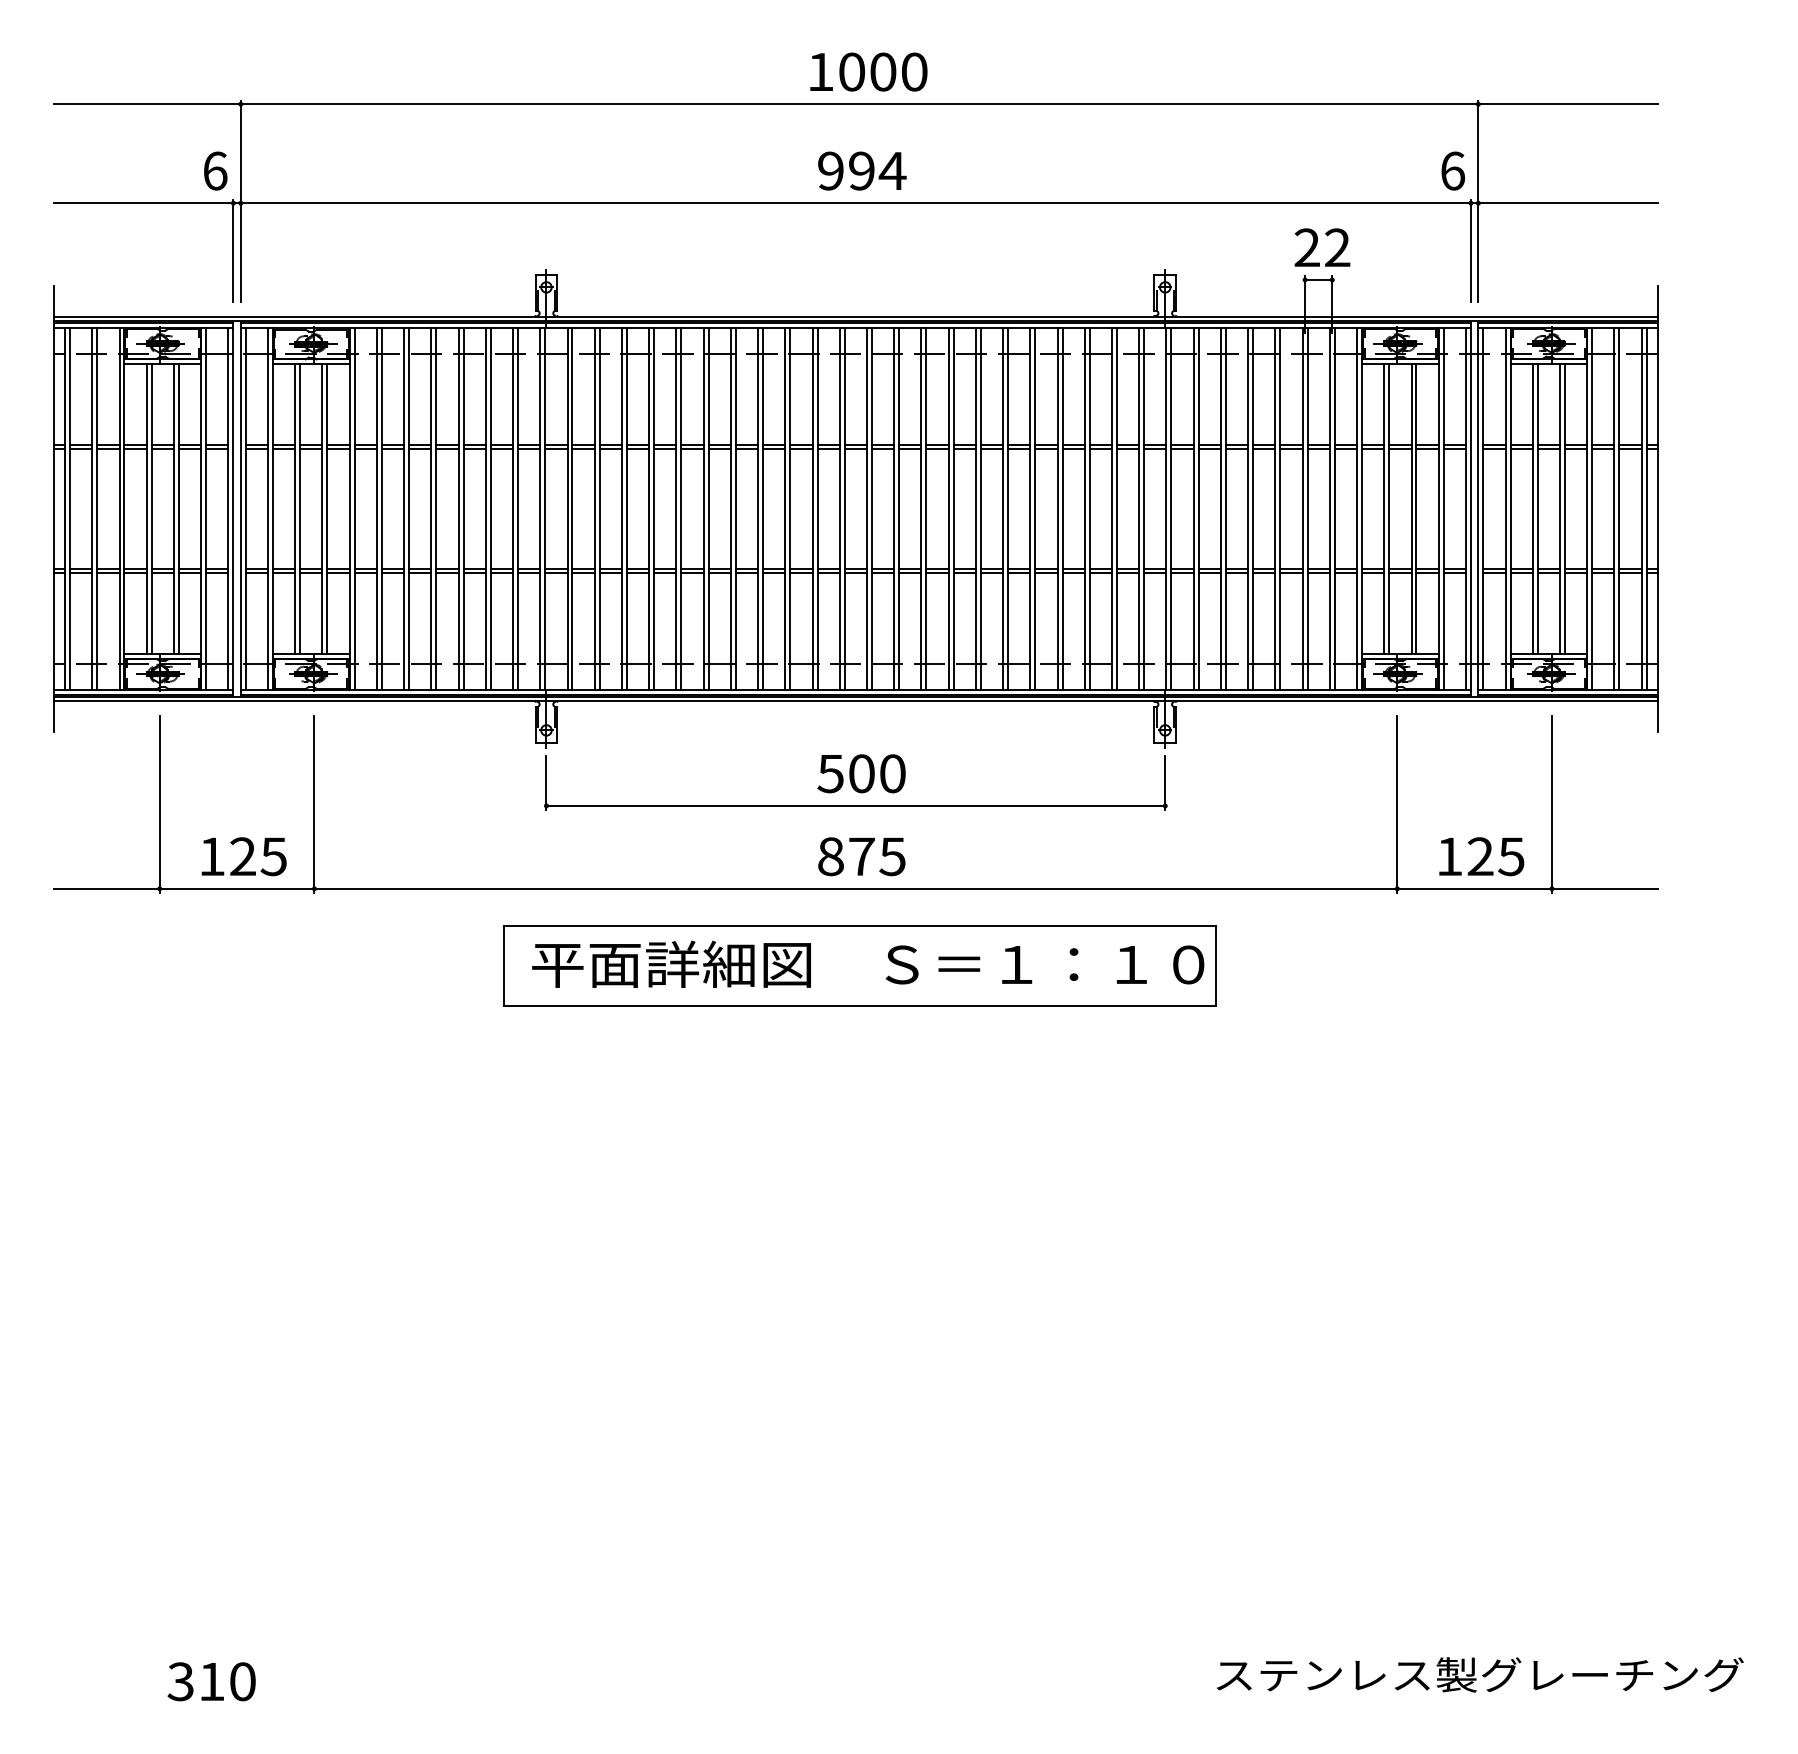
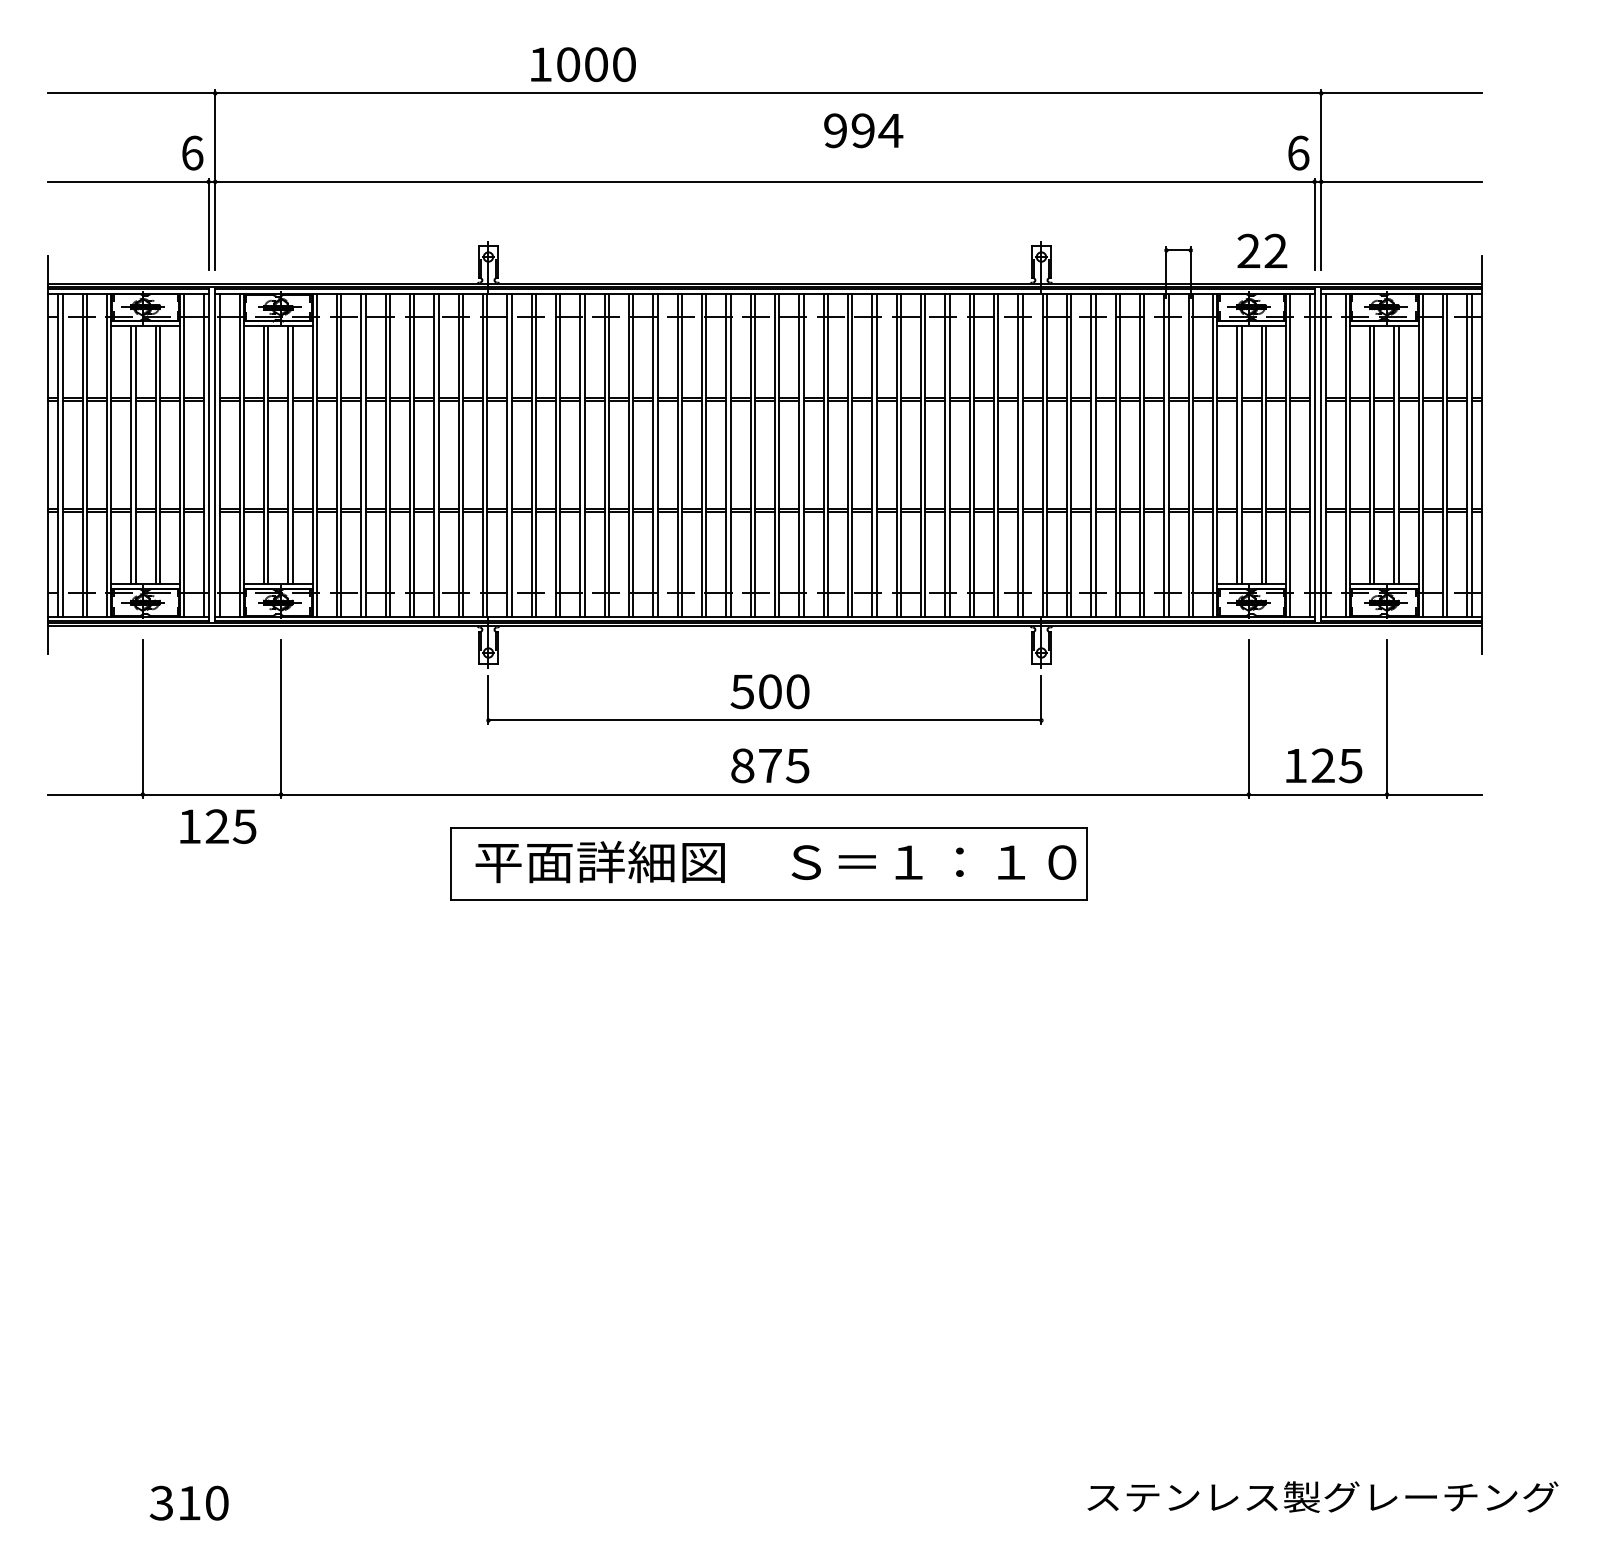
text: (868, 71) -> (583, 64), moved
text: (862, 170) -> (863, 130), moved
text: (1322, 247) -> (1262, 250), moved
text: (243, 856) -> (217, 826), moved

